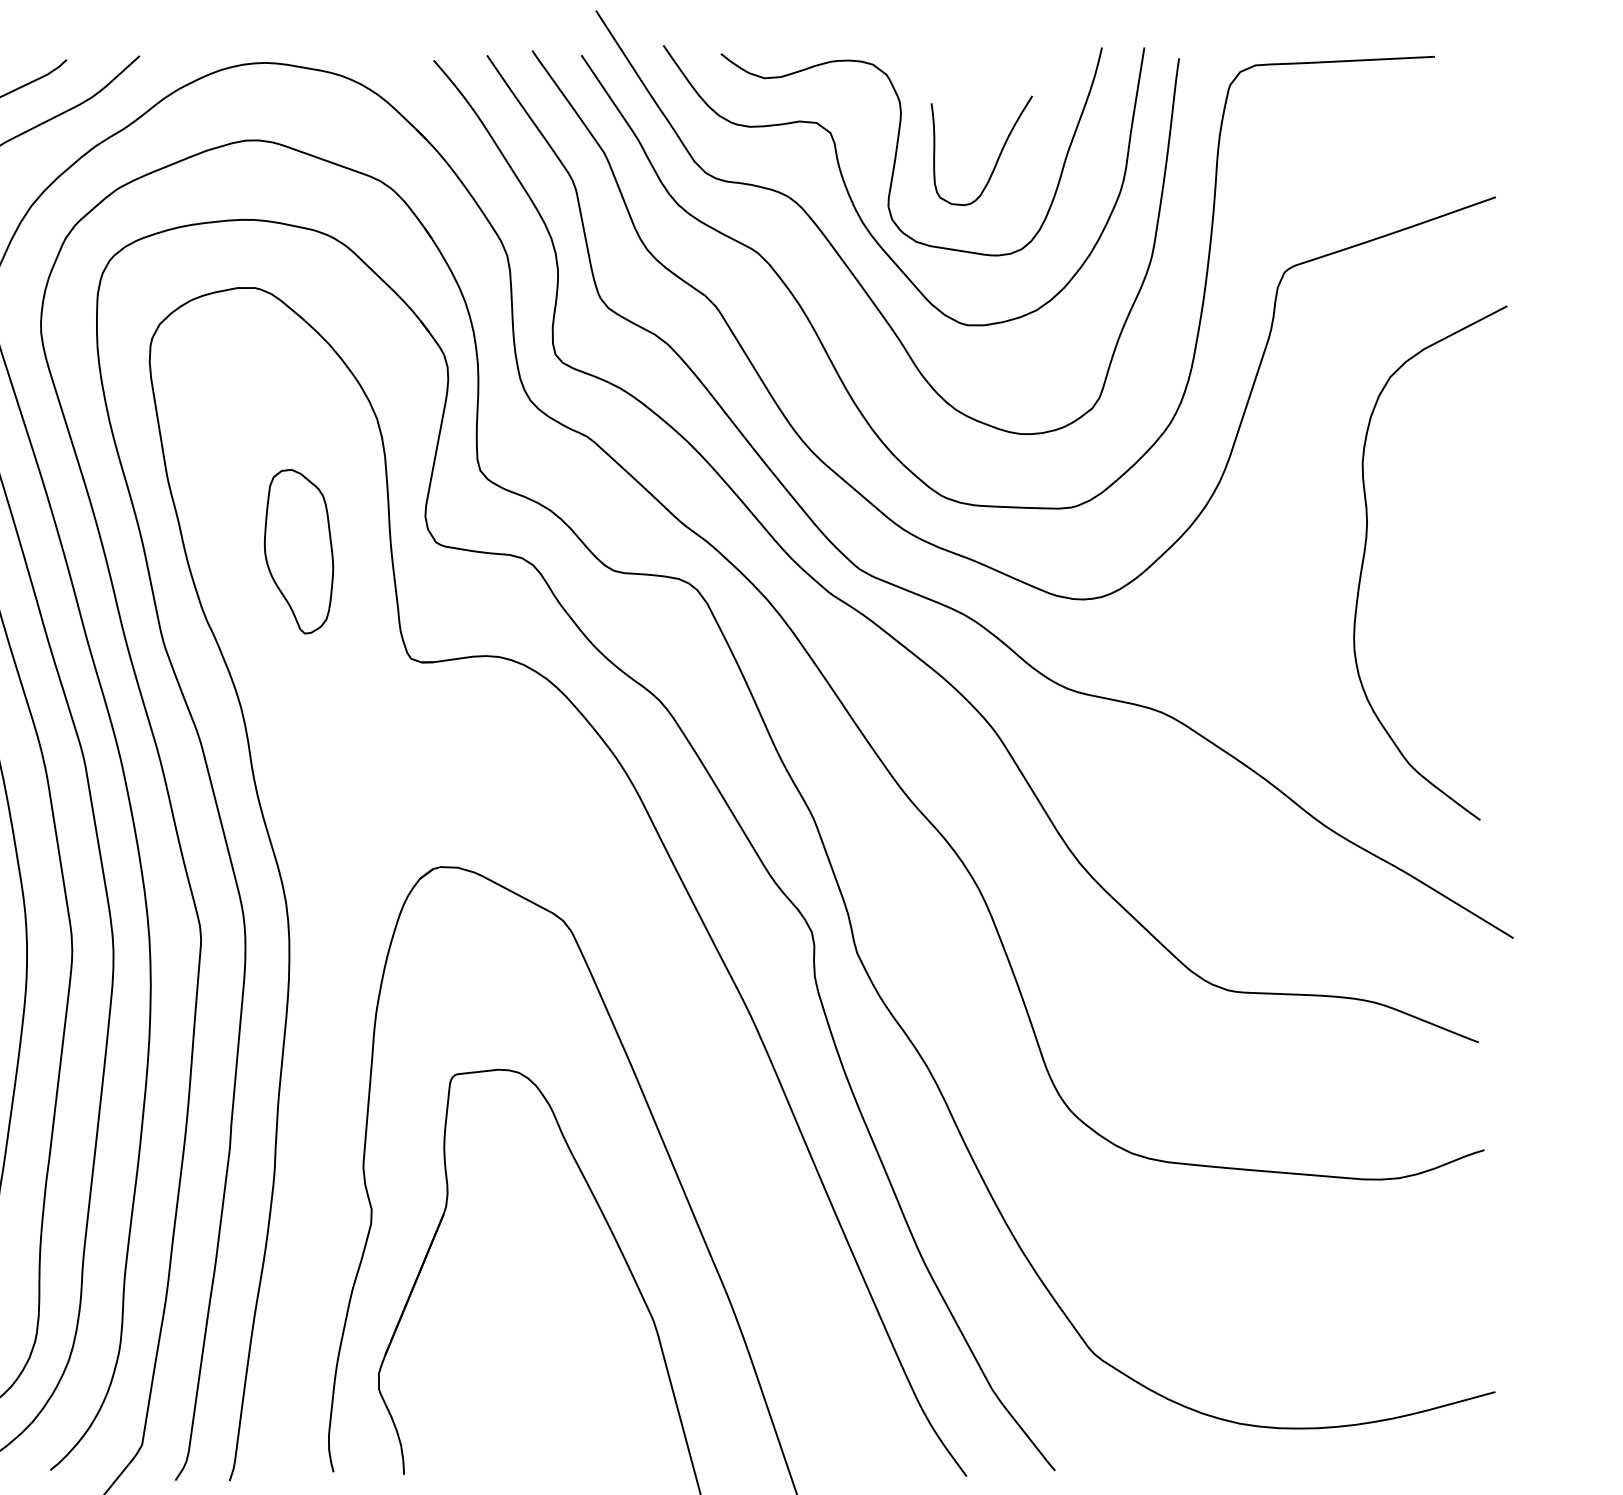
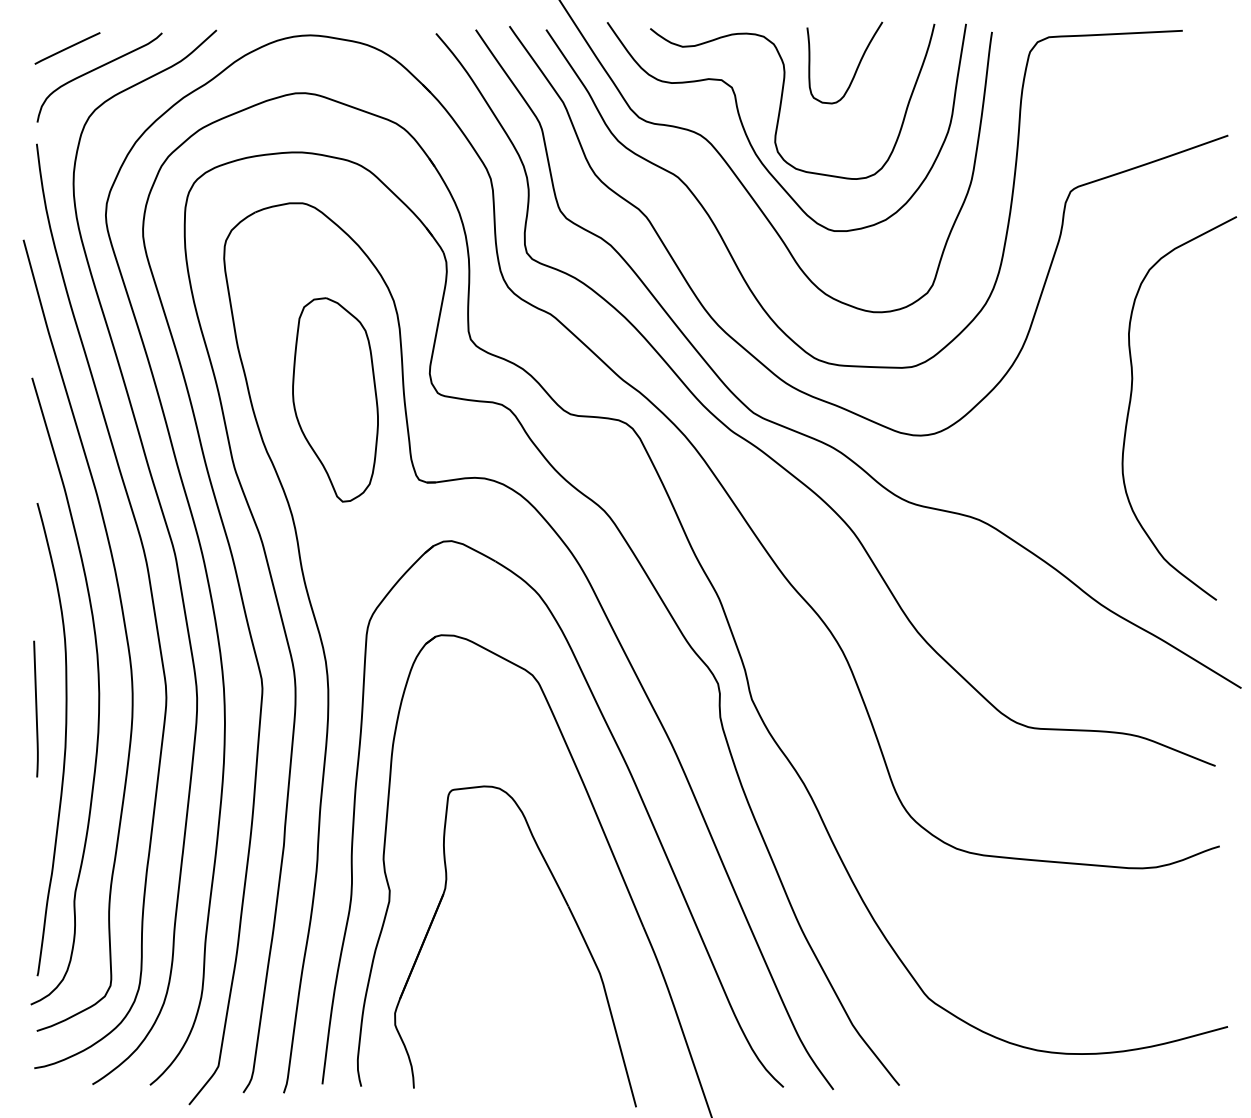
curve: (997, 156) -> (856, 67), moved
part: (298, 551) -> (335, 399), size x1.67
part: (695, 1059) -> (631, 778), added

